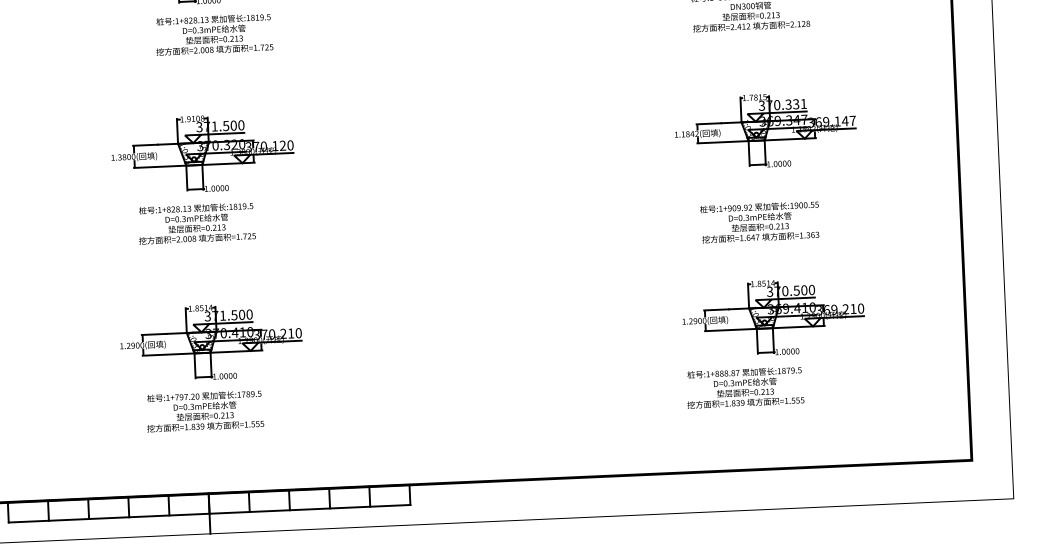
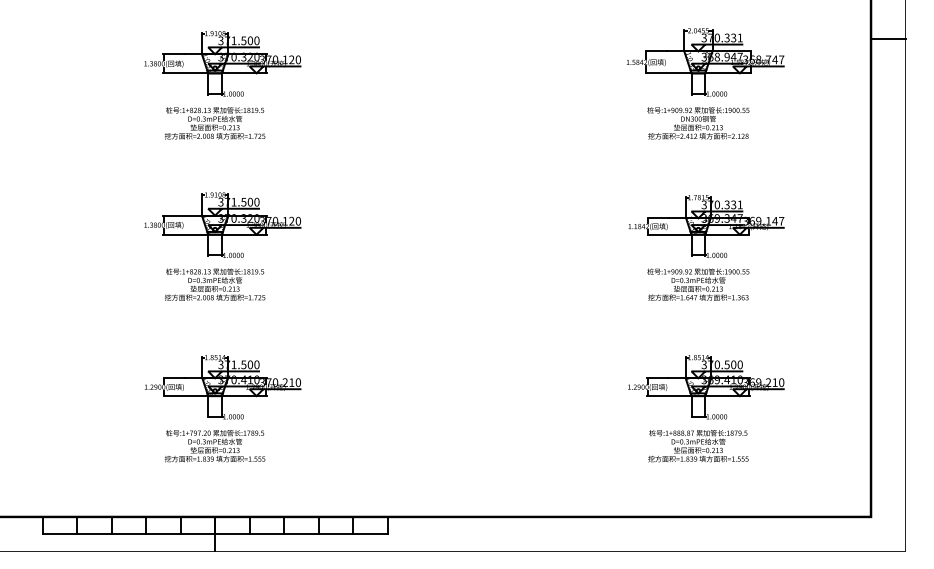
text: (214, 34) -> (215, 123), moved
text: (760, 221) -> (698, 284), moved
text: (745, 388) -> (698, 446), moved

